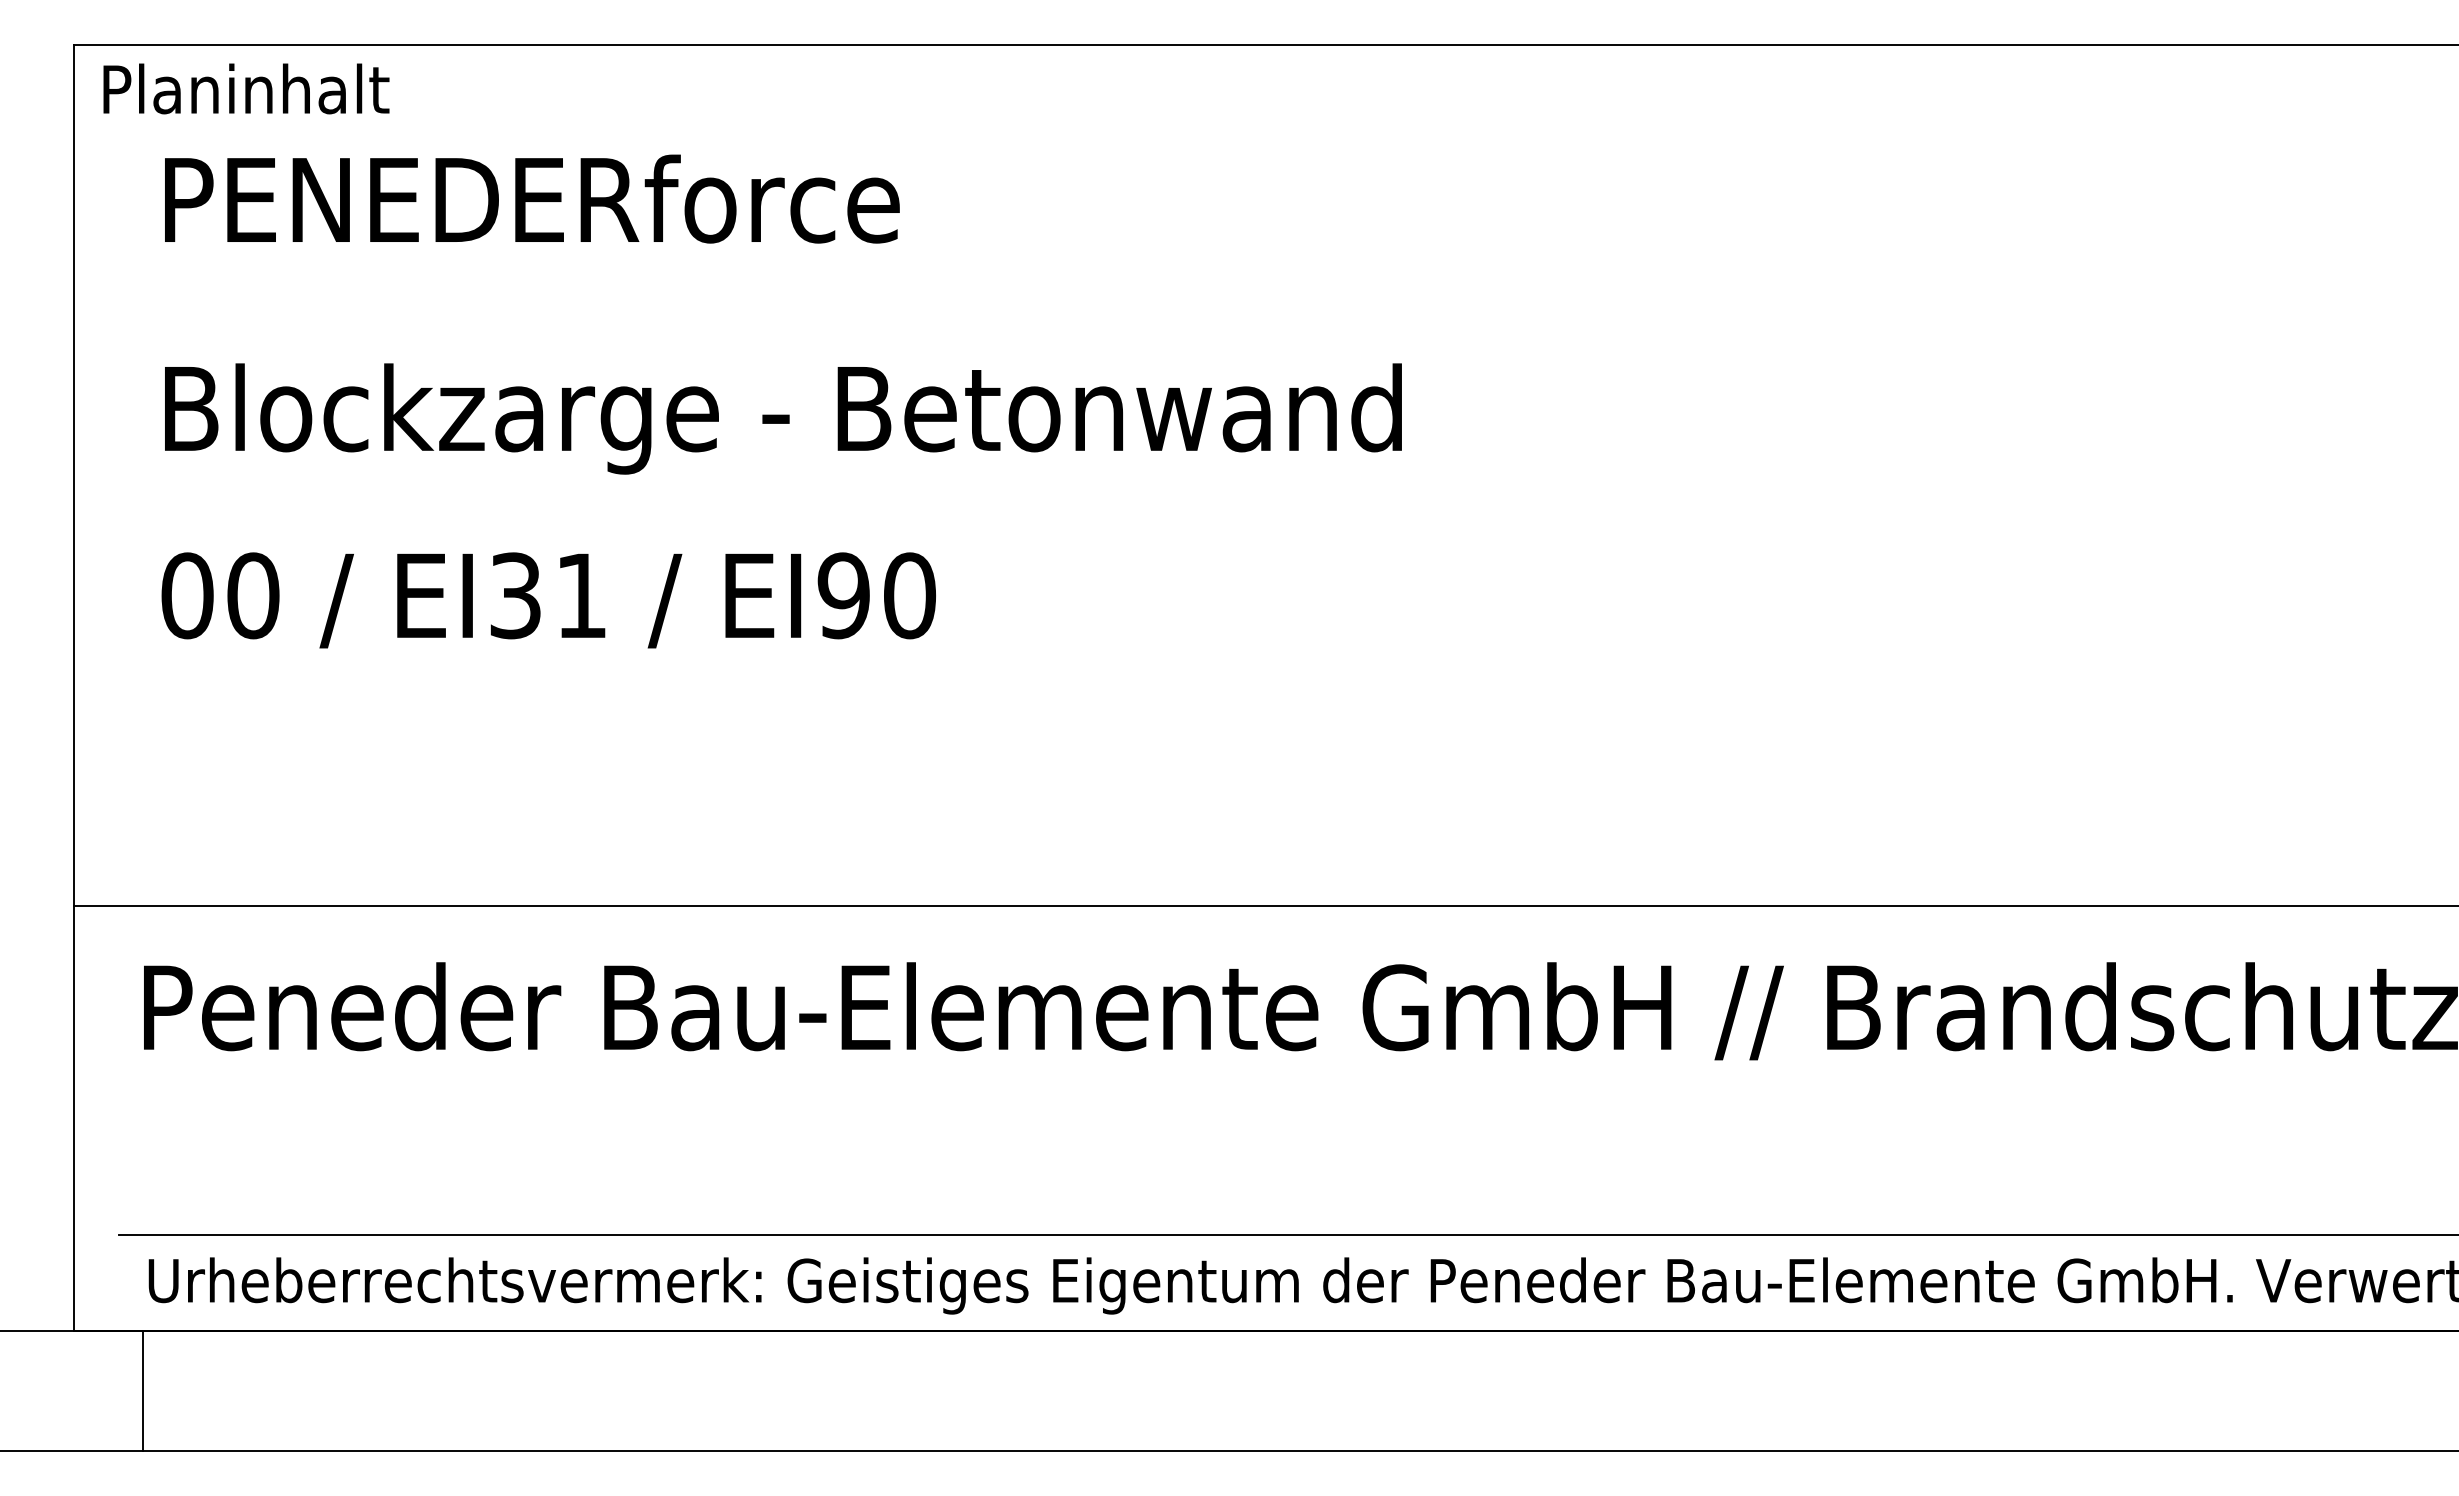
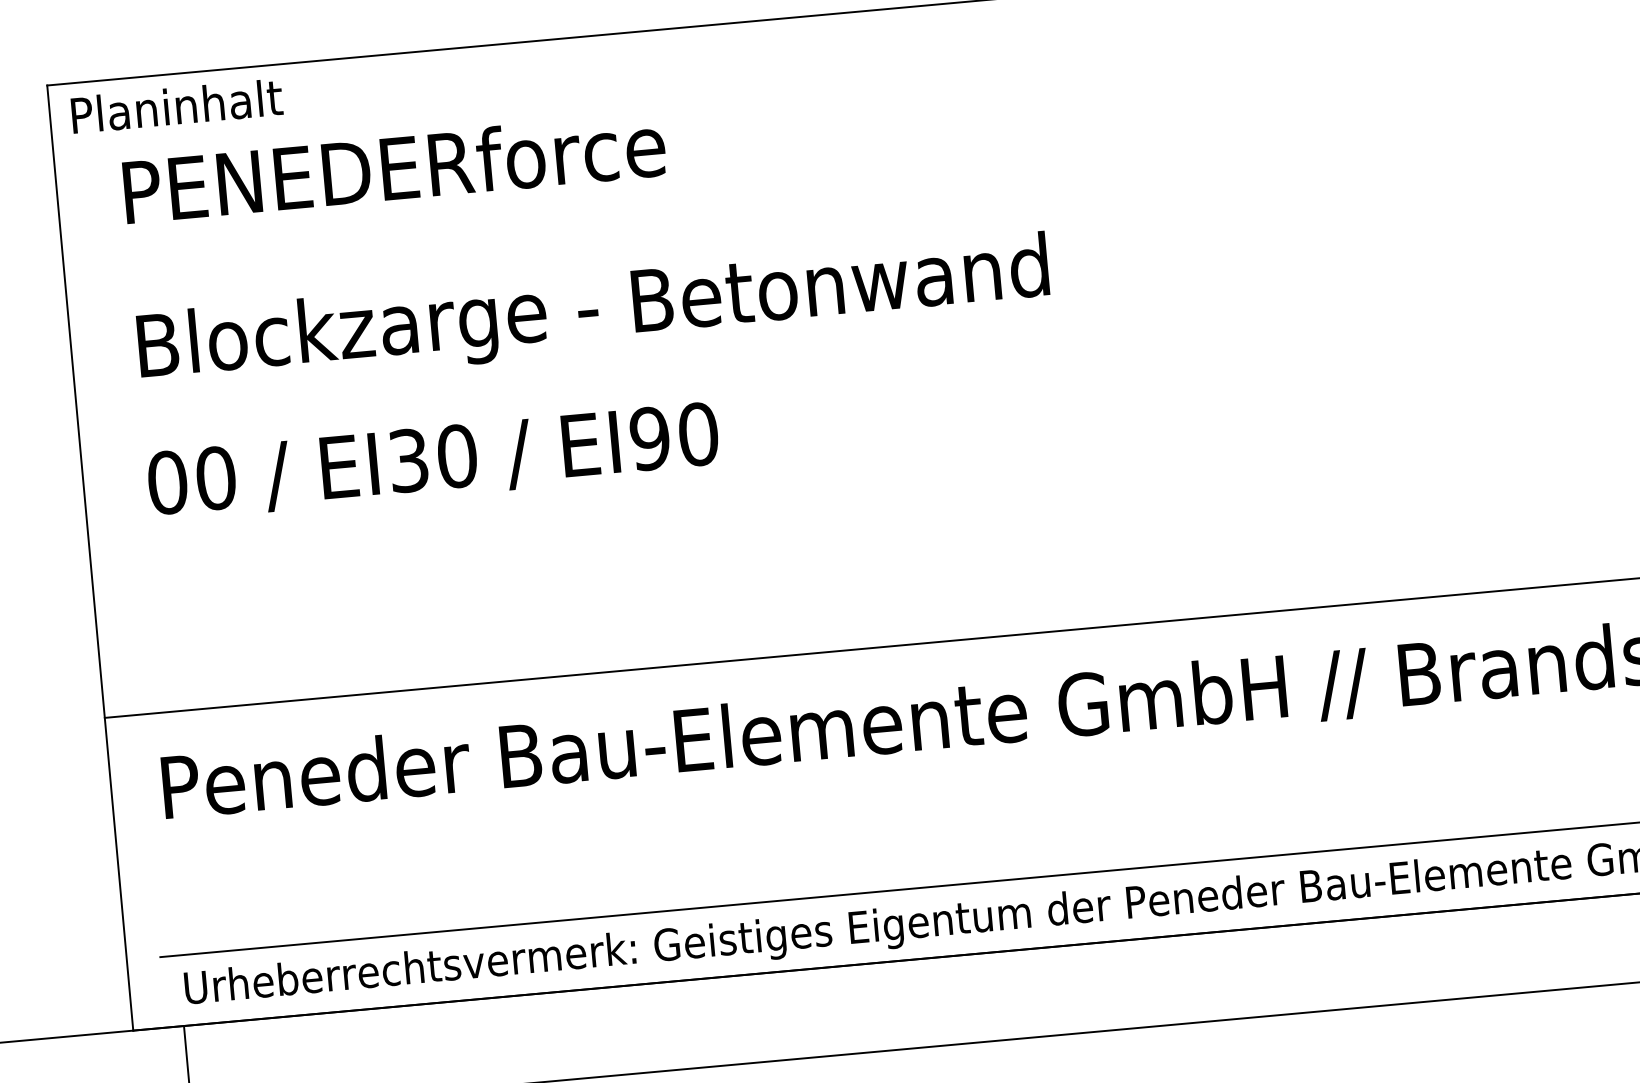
text: (581, 595) -> (457, 456), EI31 -> EI30

